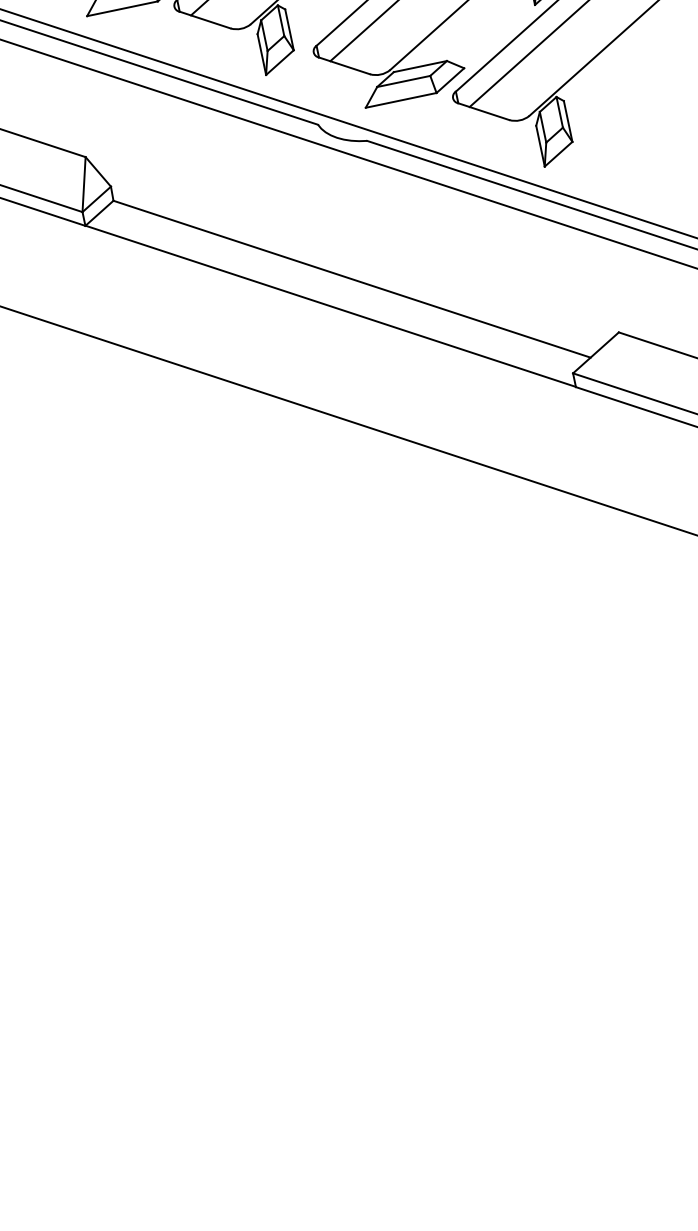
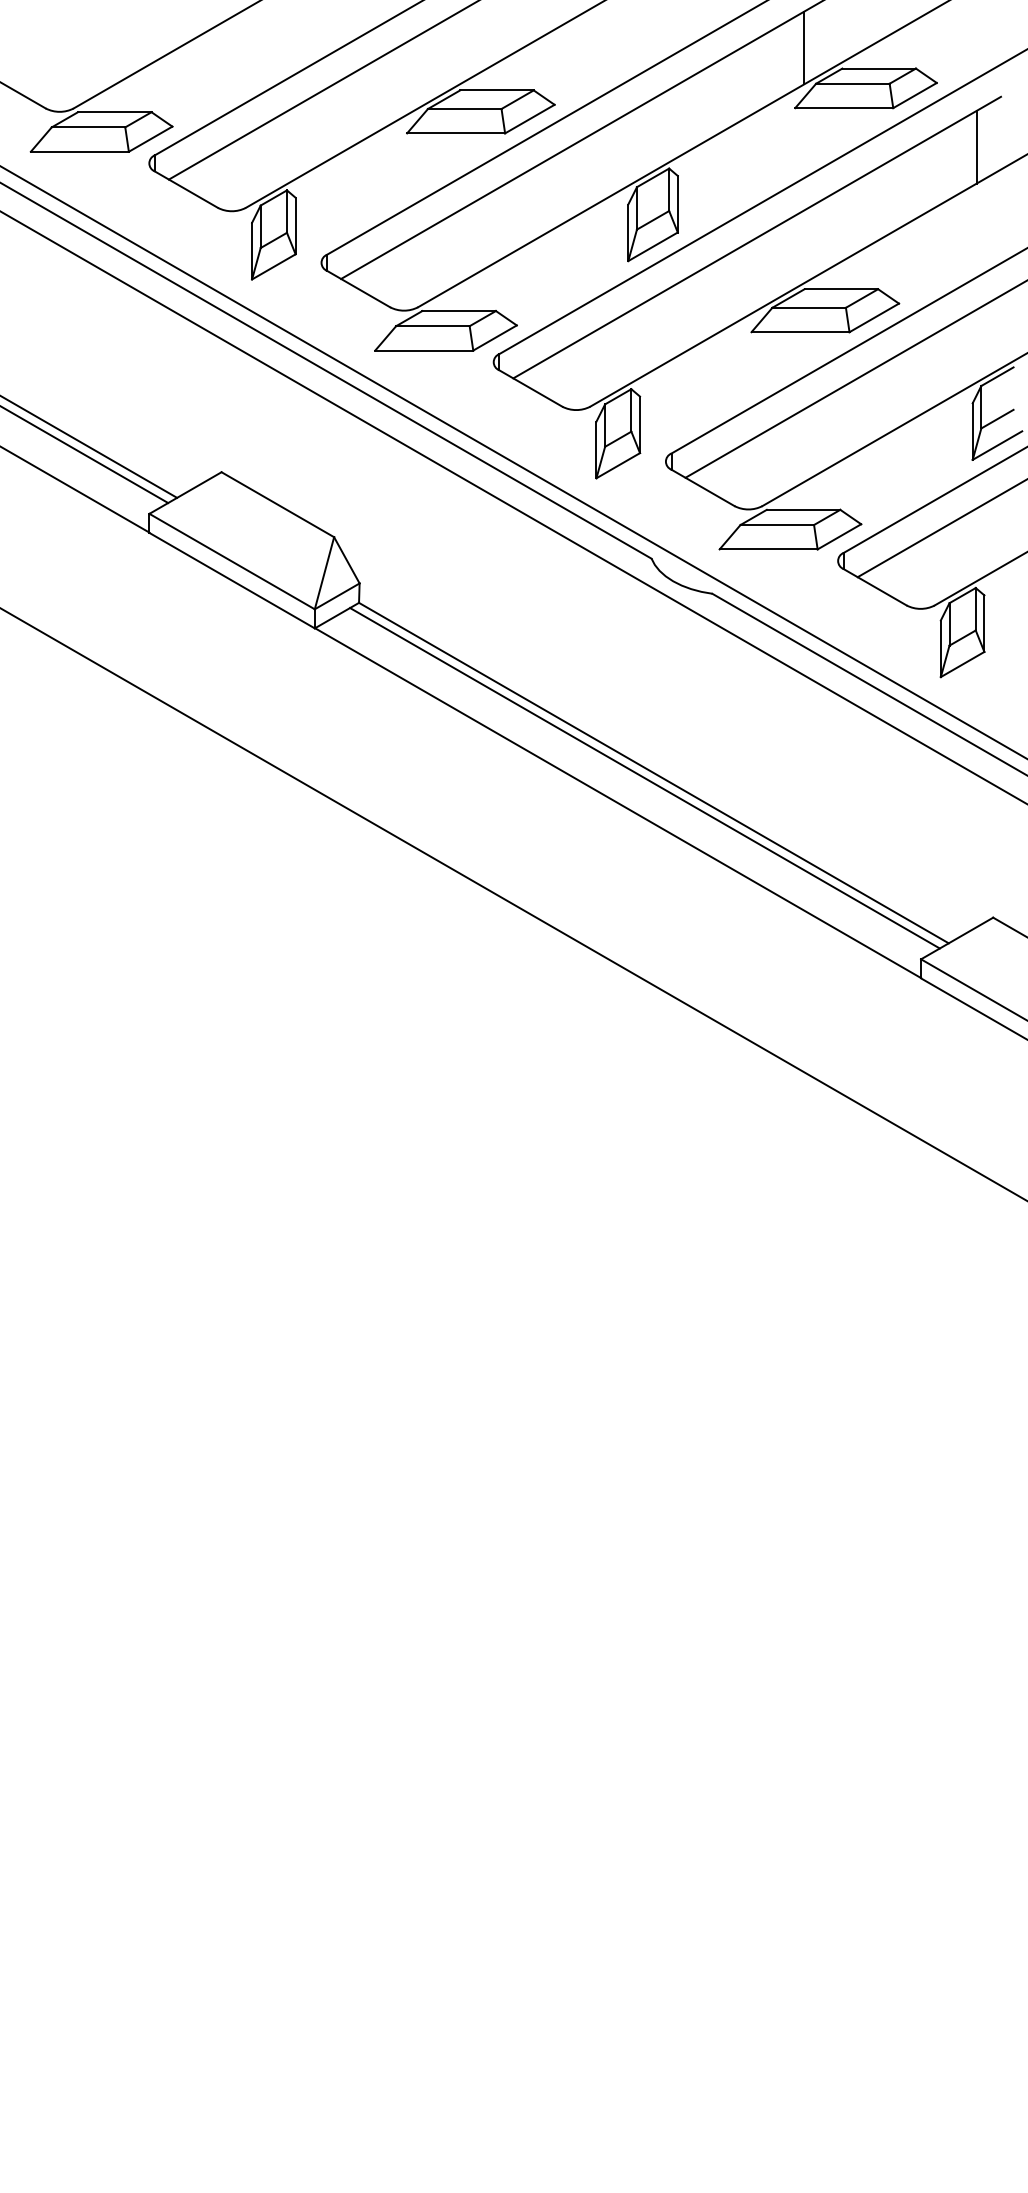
line: (346, 284) -> (644, 778), added

